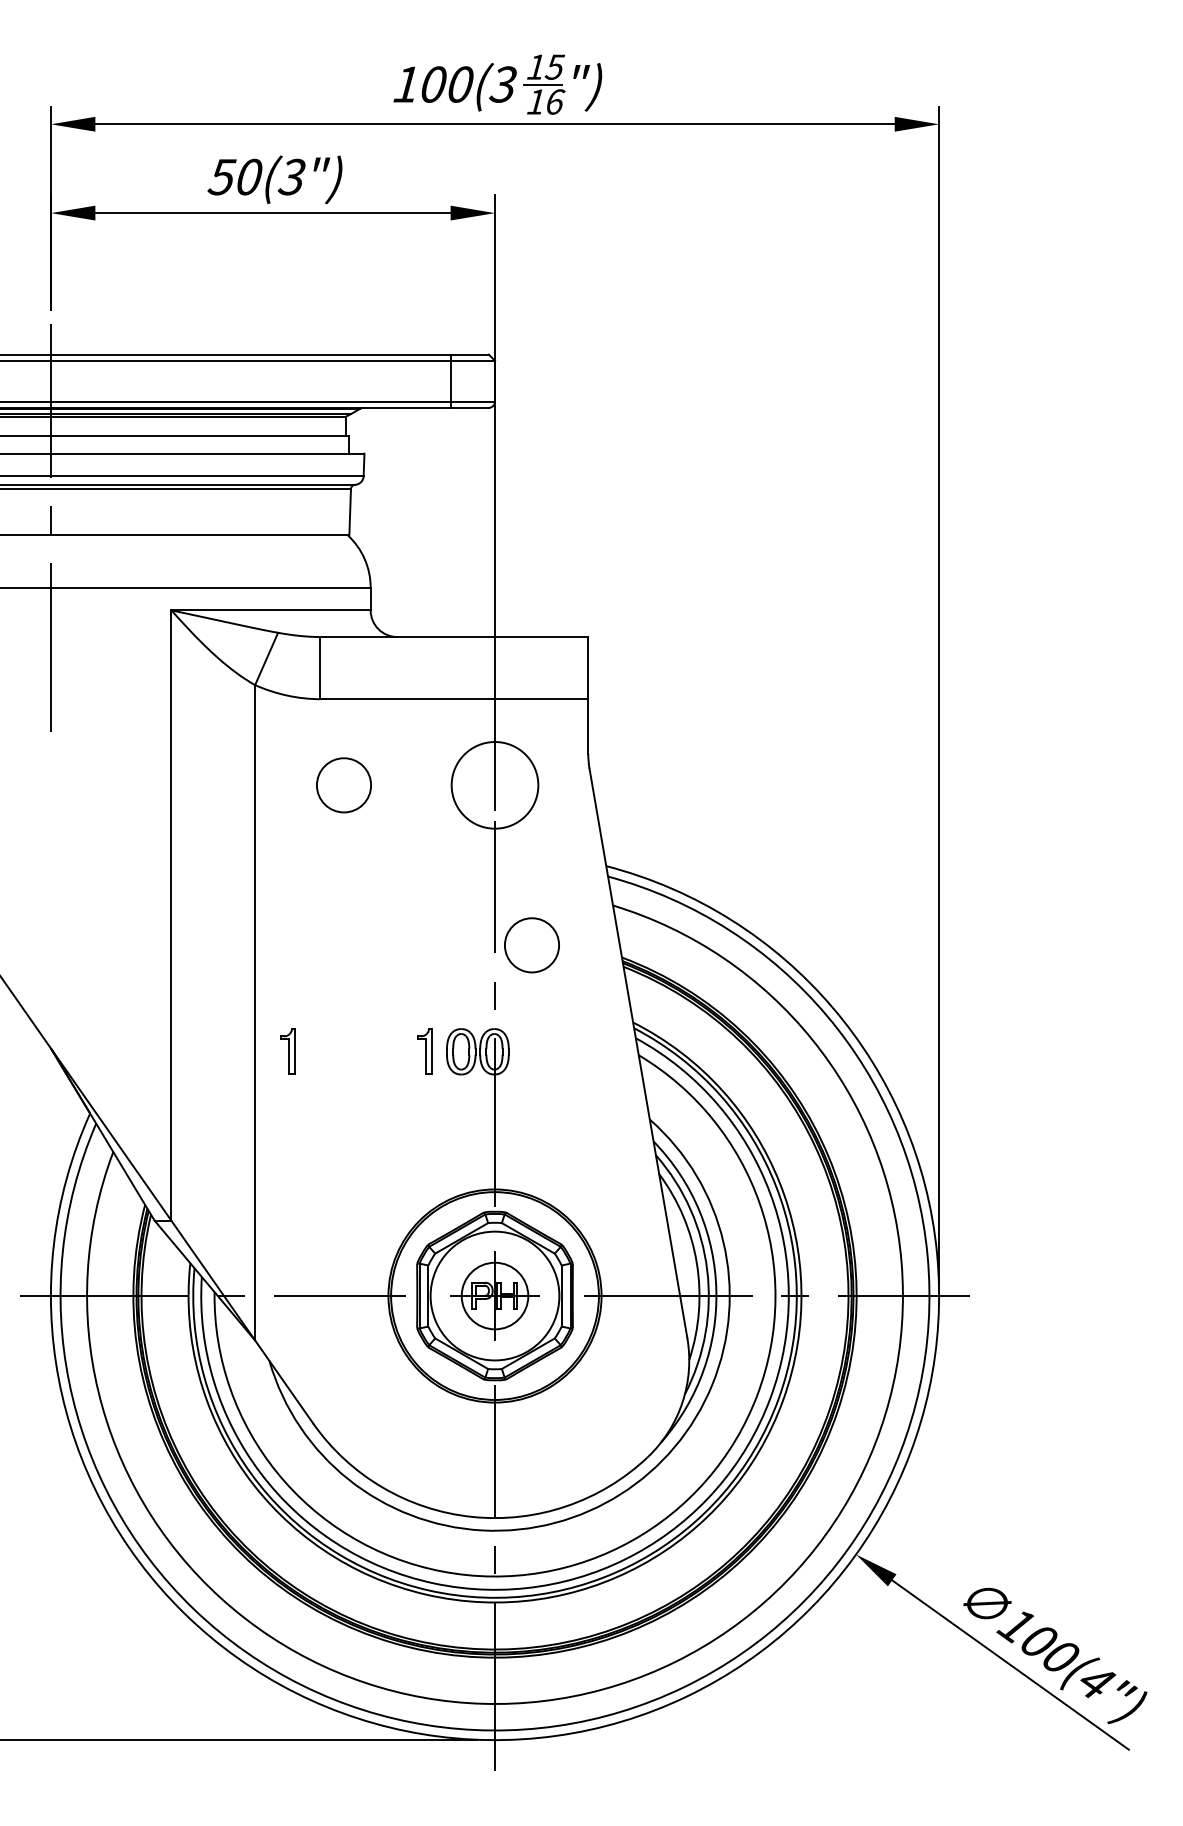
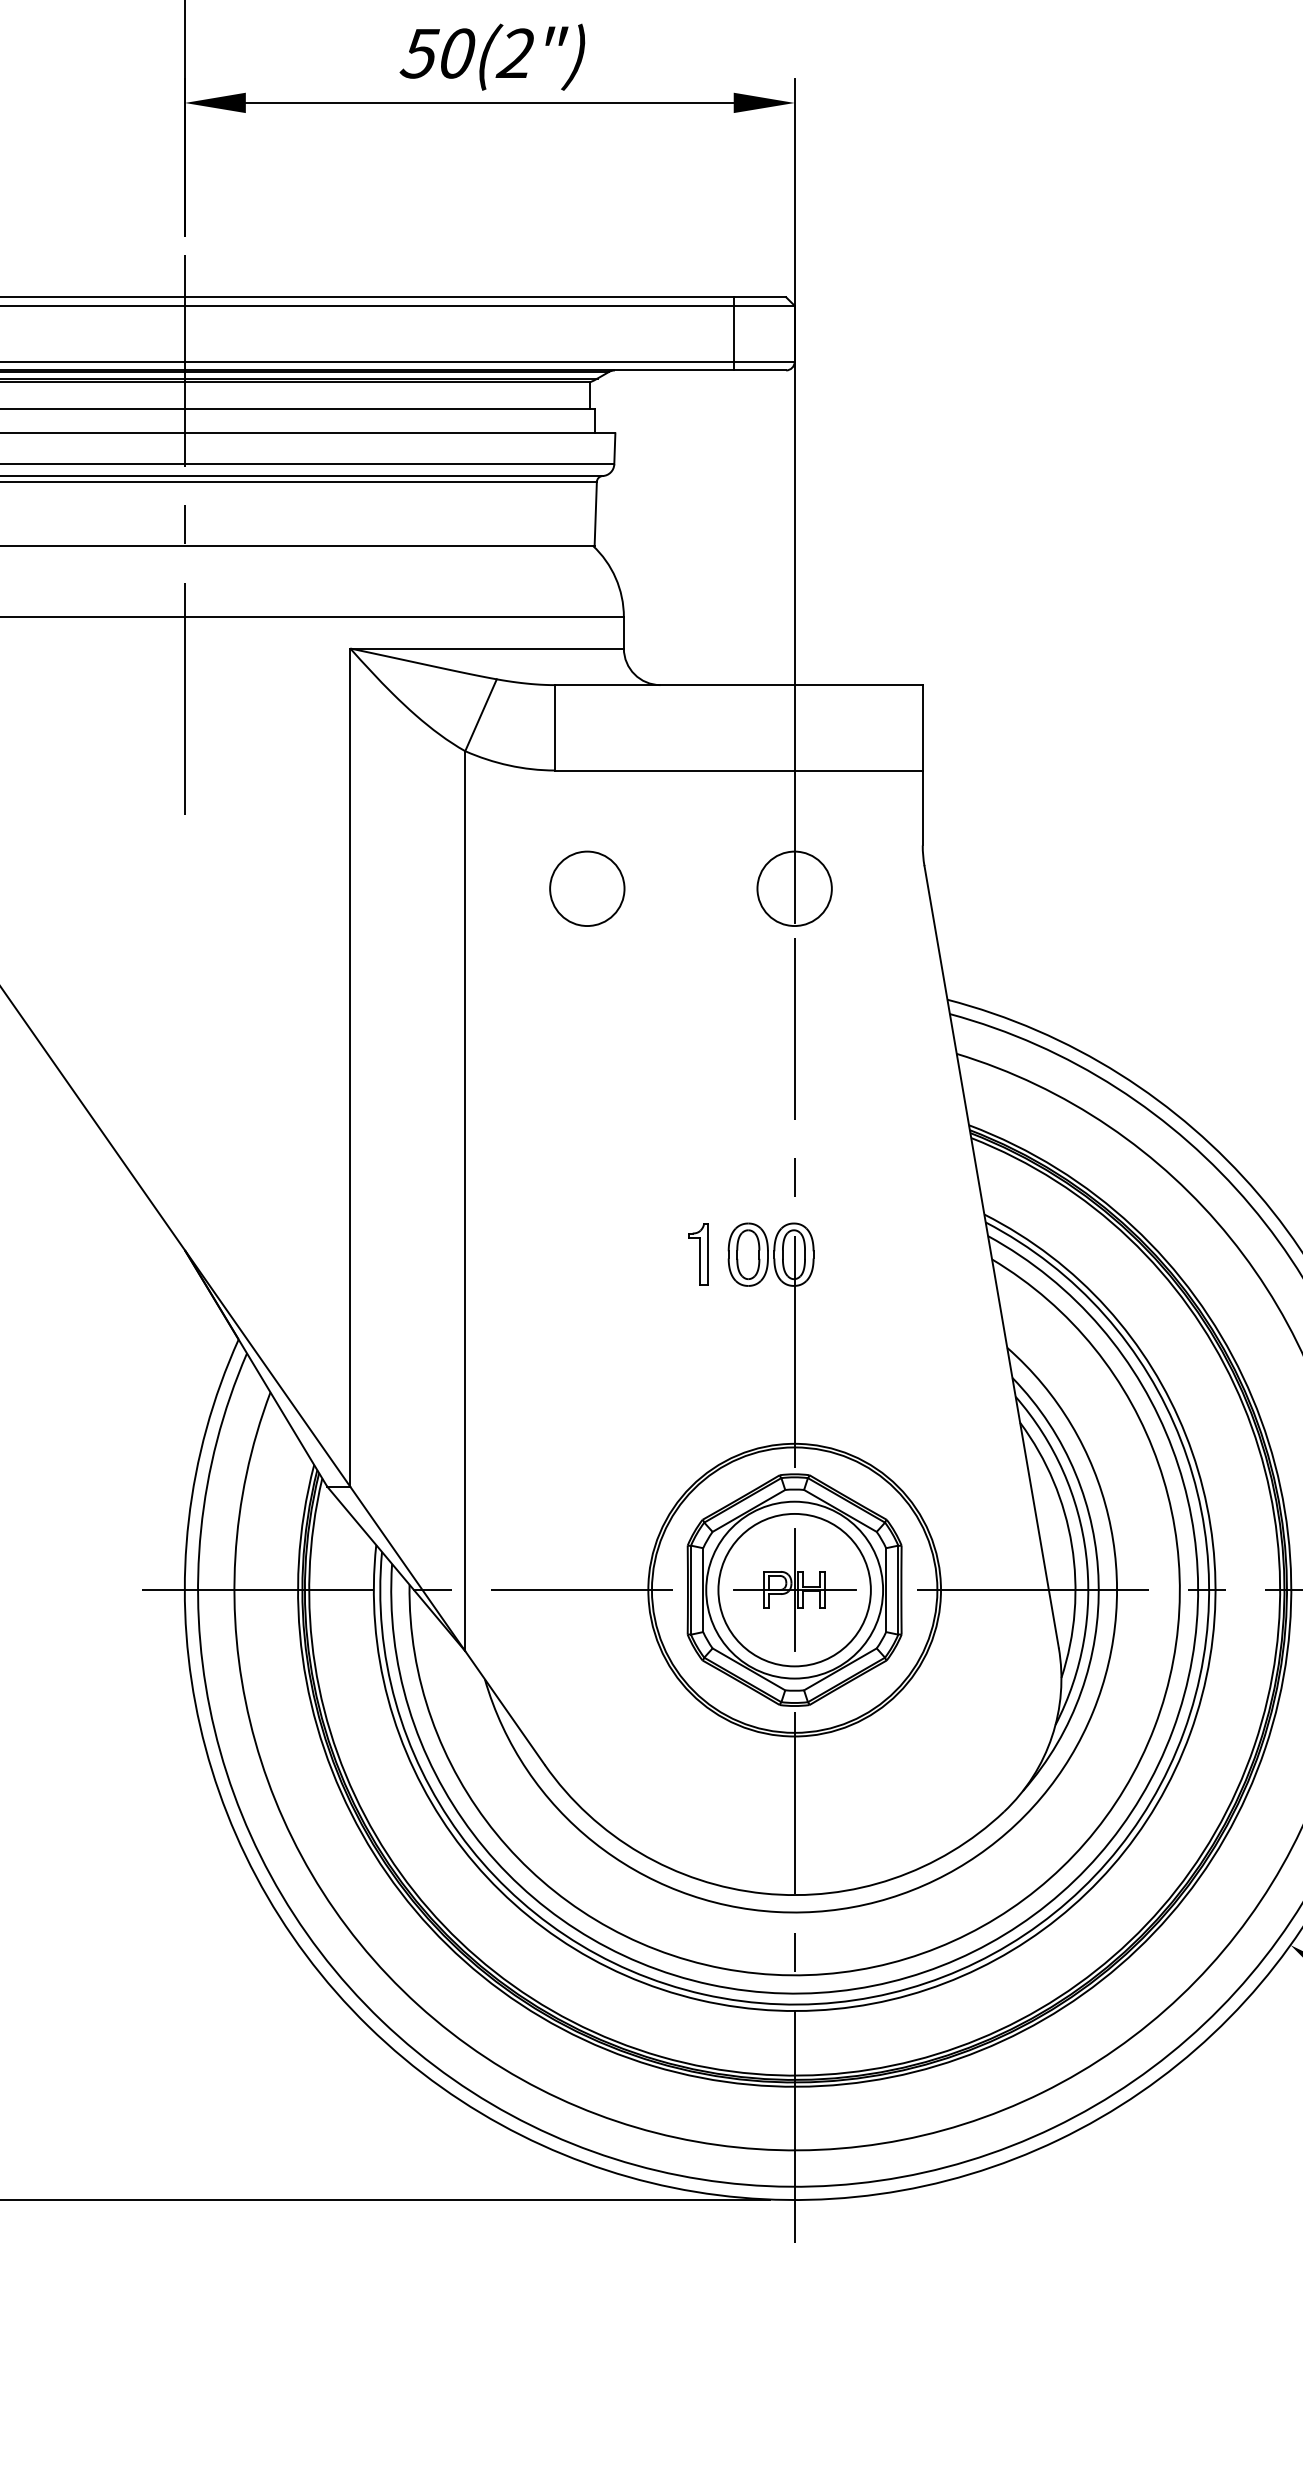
text: (291, 177) -> (515, 54), 50(3") -> 50(2")
circle: (494, 785) -> (793, 889), size x0.62
circle: (531, 945) -> (844, 1108), removed
part: (287, 1051) -> (509, 1254), removed
circle: (494, 1295) -> (793, 1589), size x1.67

